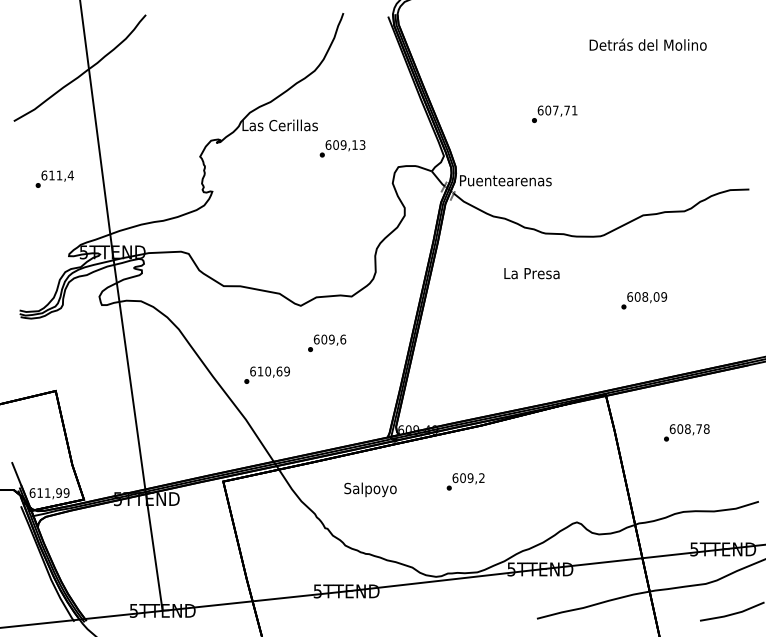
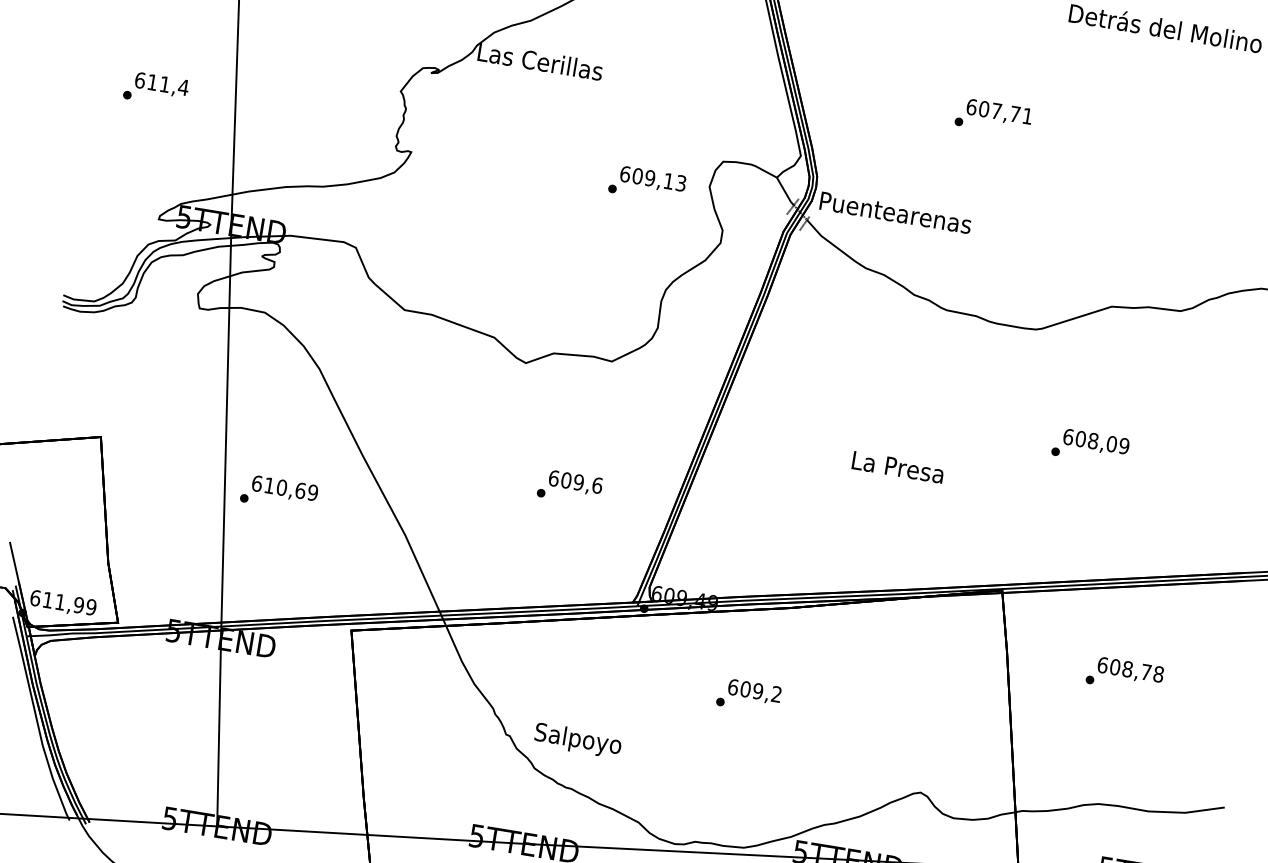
text: (342, 148) -> (647, 183), moved
text: (531, 273) -> (897, 467), moved
text: (327, 343) -> (570, 487), moved
text: (266, 374) -> (278, 492), moved
text: (370, 489) -> (578, 740), moved

